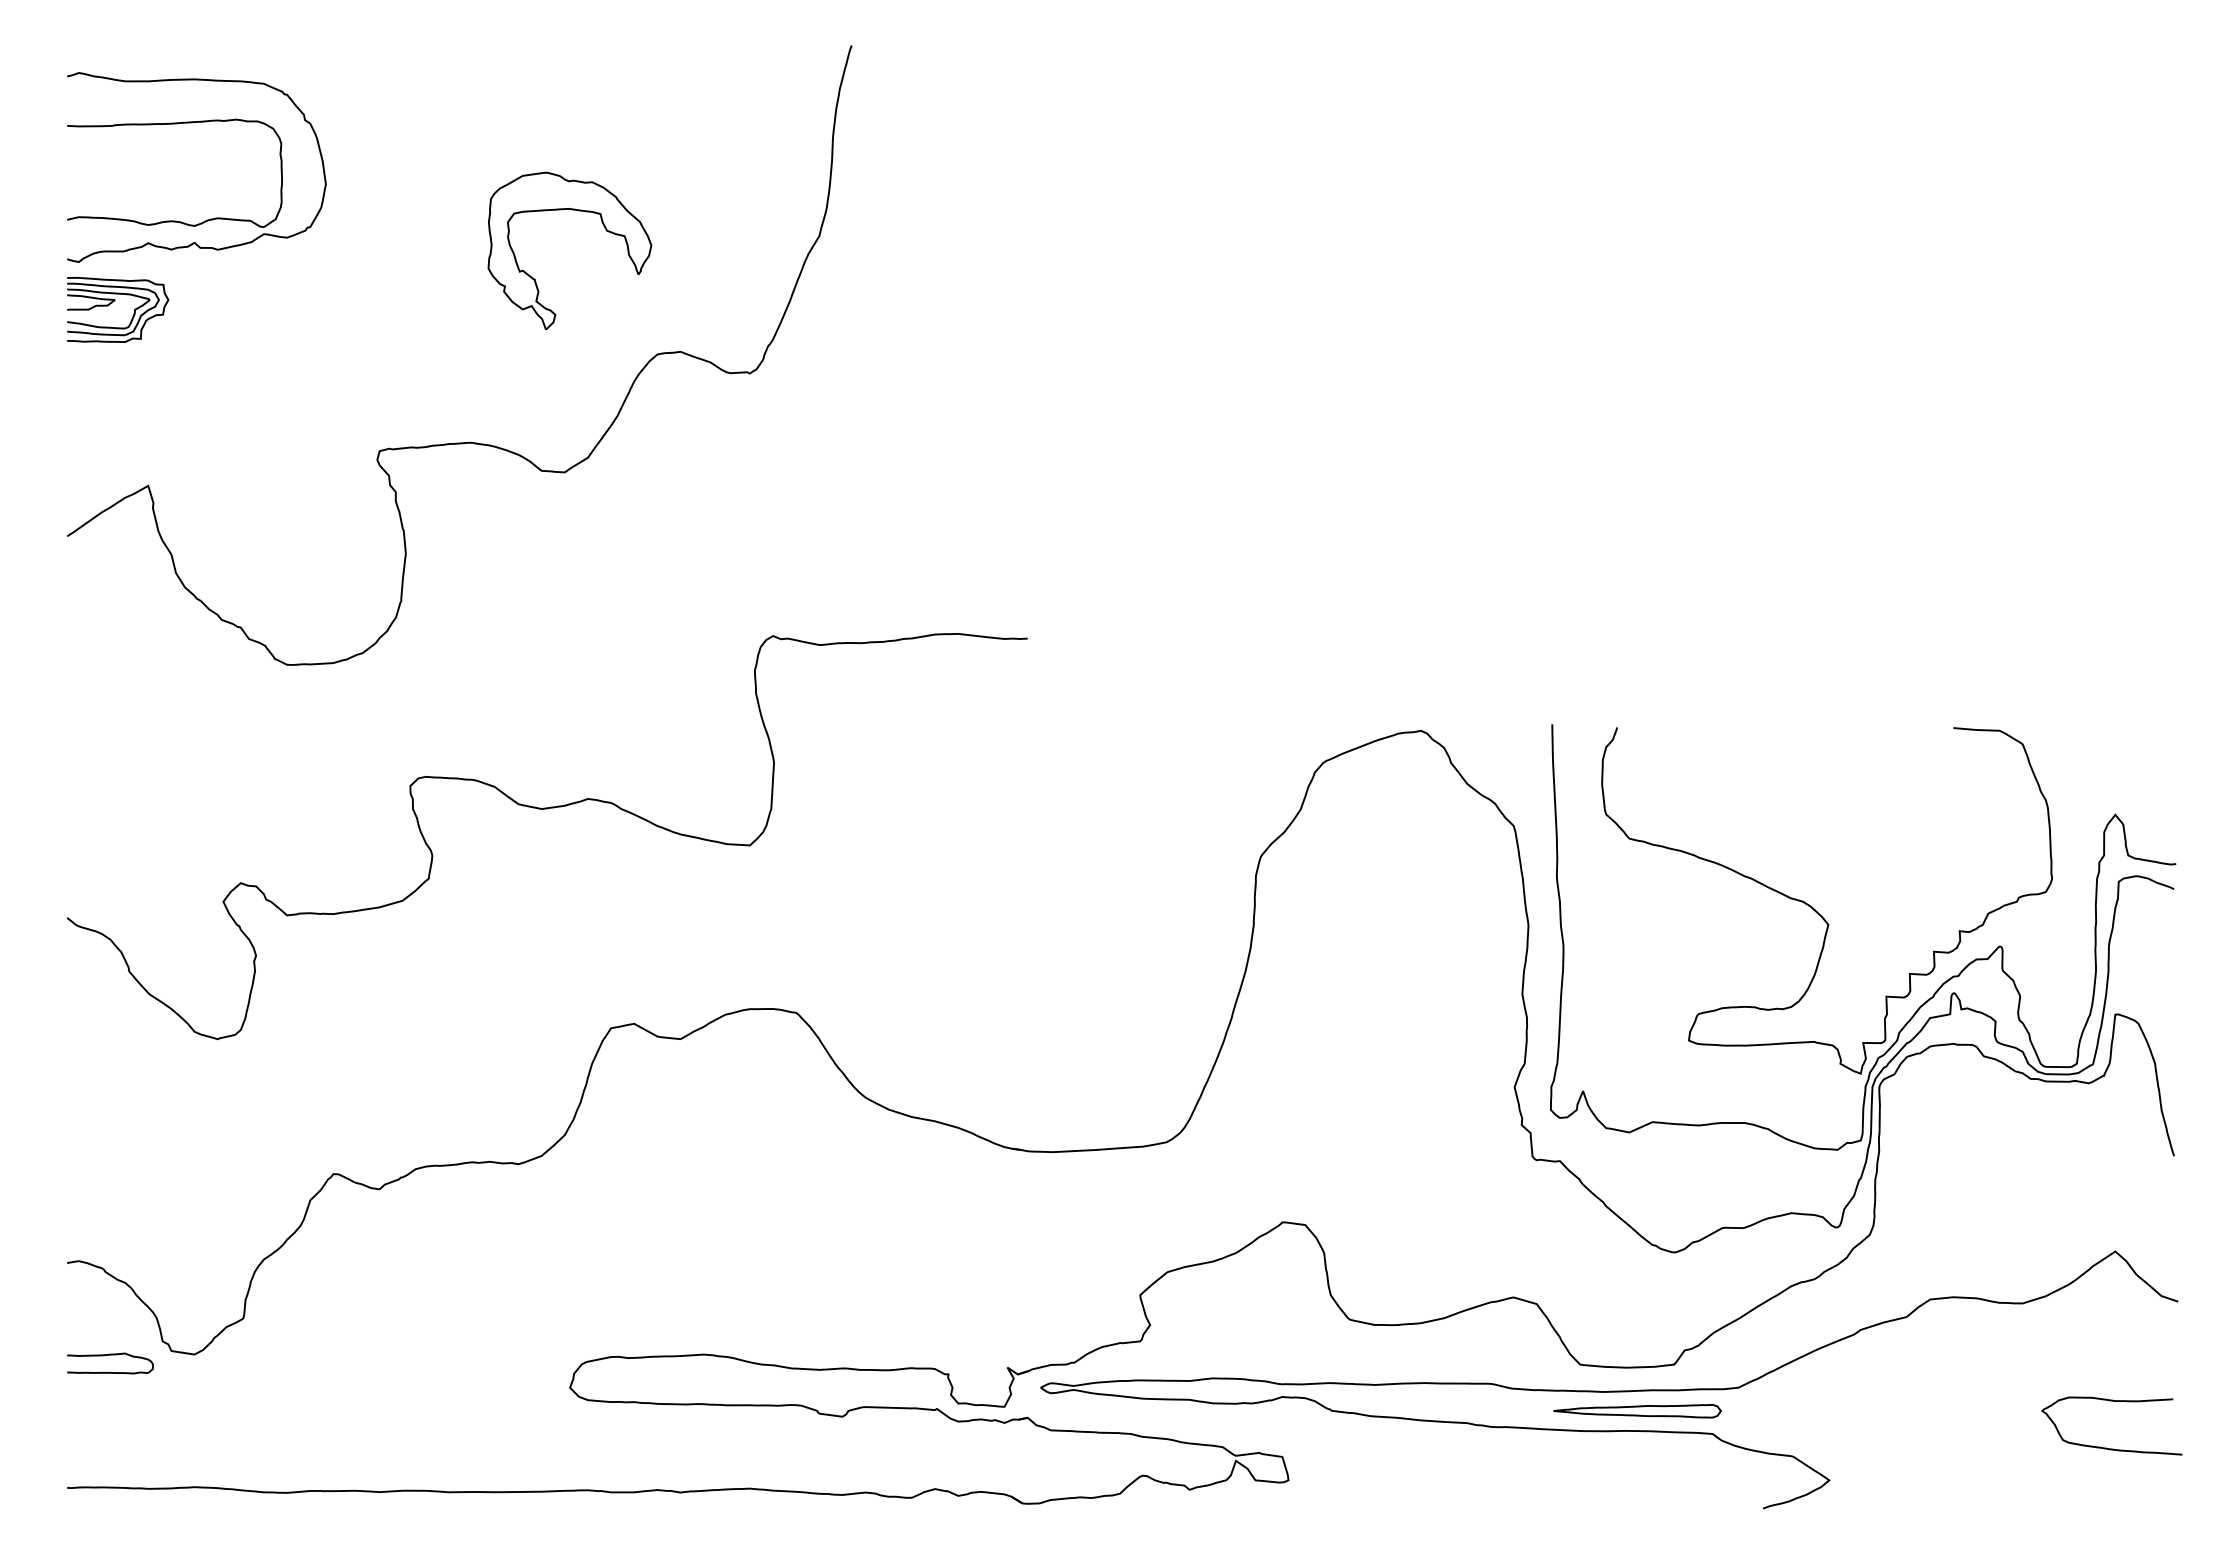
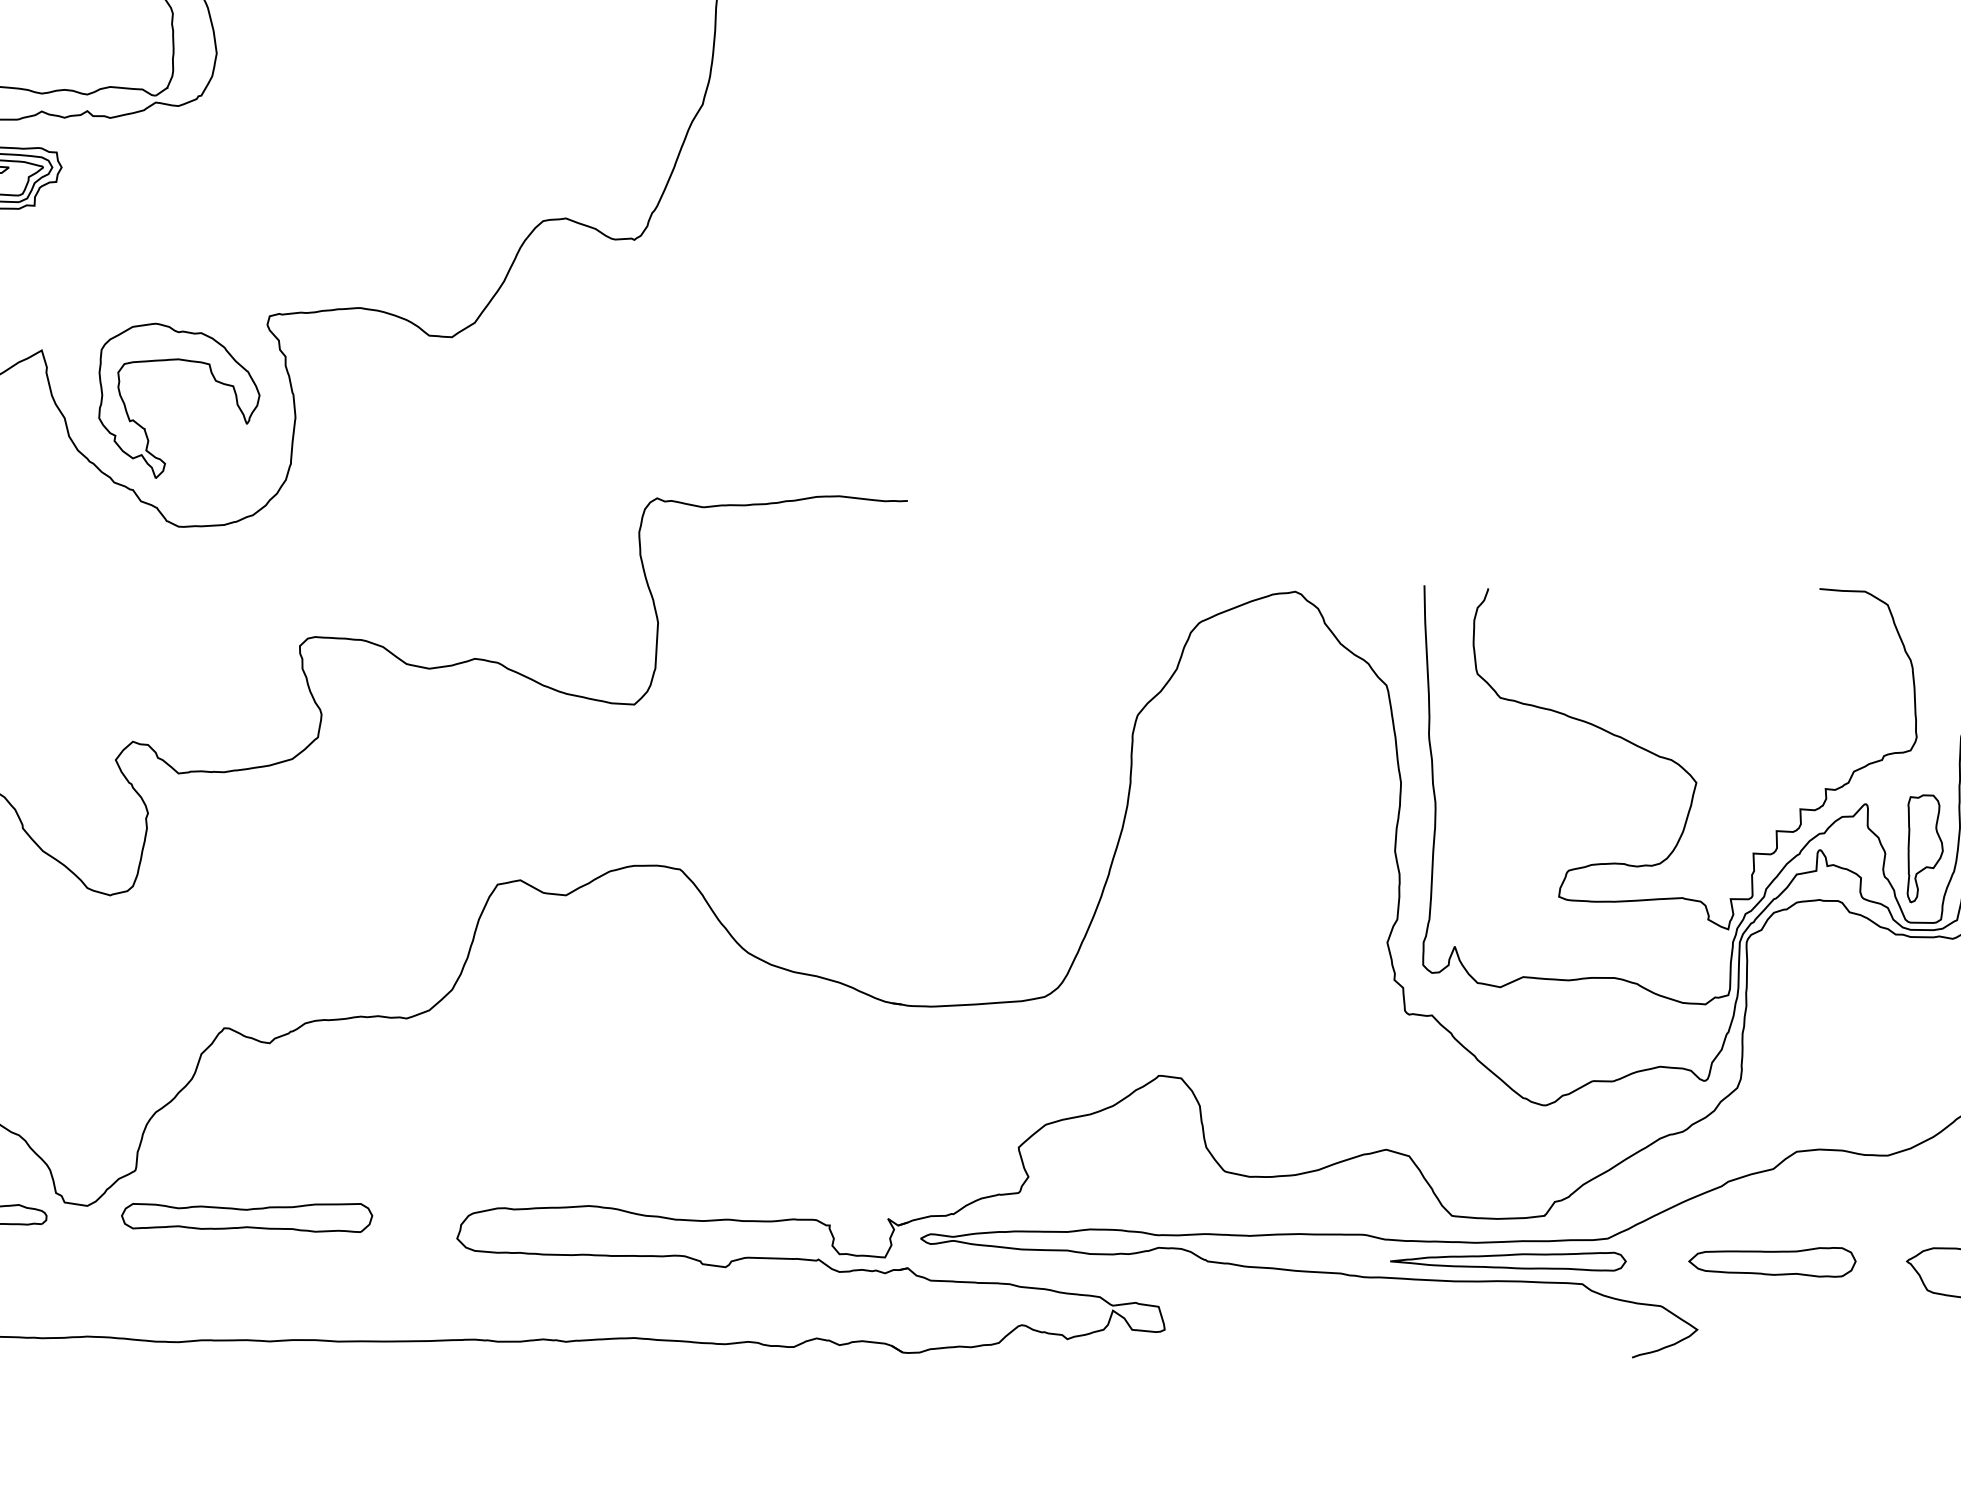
part: (578, 211) -> (187, 361), moved
part: (2060, 991) -> (1924, 848), added
part: (356, 1366) -> (246, 1217), added
part: (1637, 1411) -> (1508, 1262), size x1.43
part: (1905, 1411) -> (1772, 1262), added

